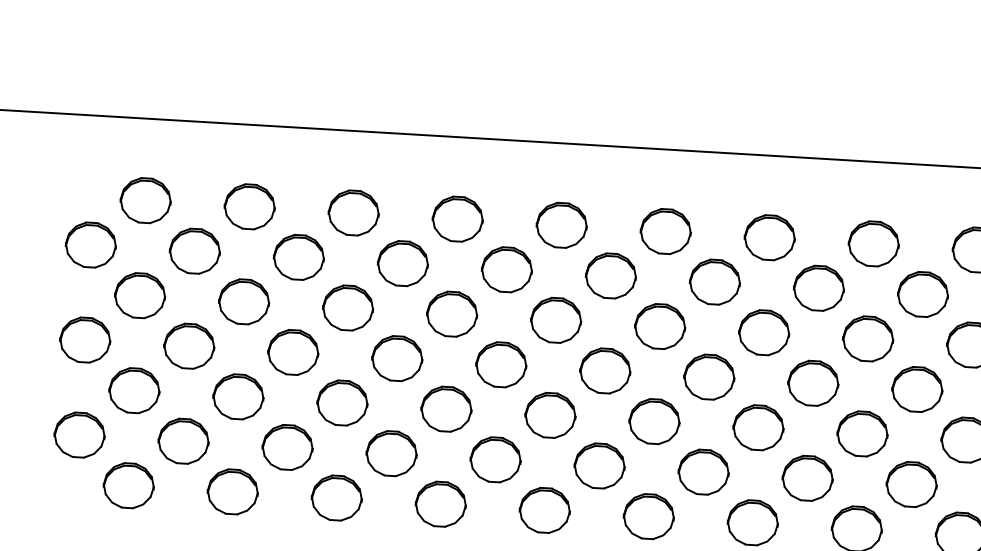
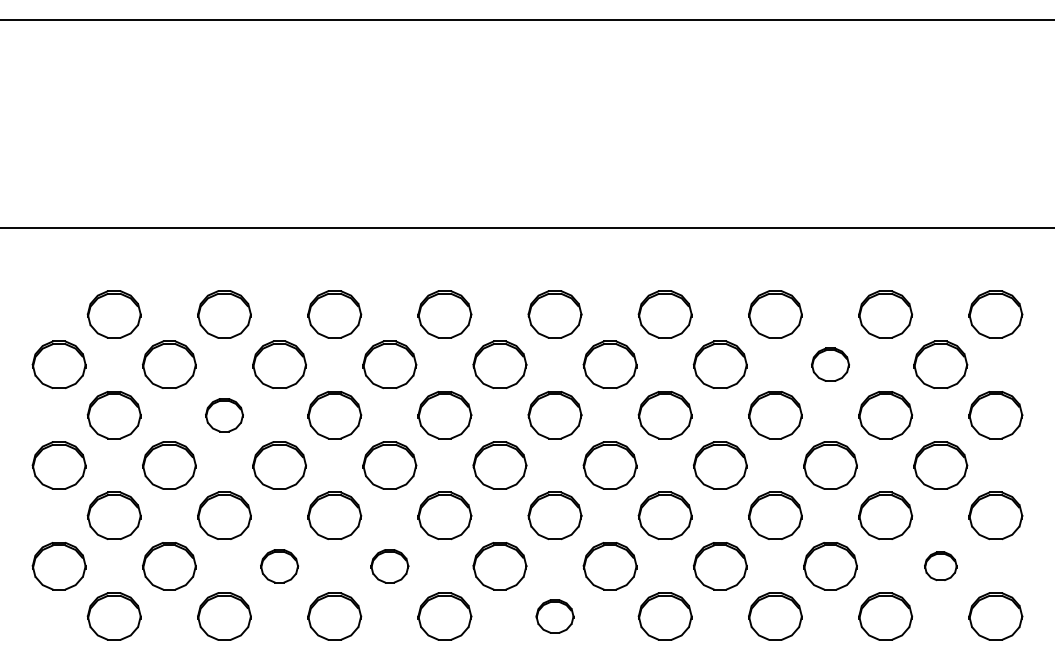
part: (818, 287) -> (830, 364), size x0.7
part: (244, 302) -> (224, 415), size x0.7
part: (287, 447) -> (279, 566), size x0.7
part: (391, 453) -> (389, 566), size x0.7
part: (911, 484) -> (940, 566), size x0.6
part: (544, 510) -> (554, 616), size x0.7

